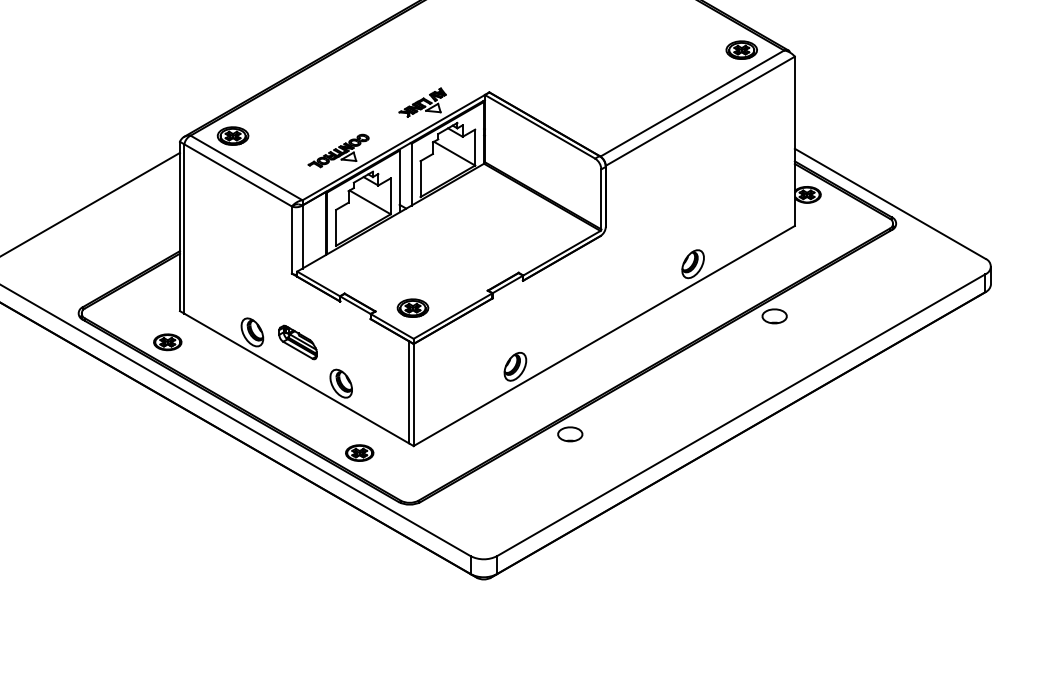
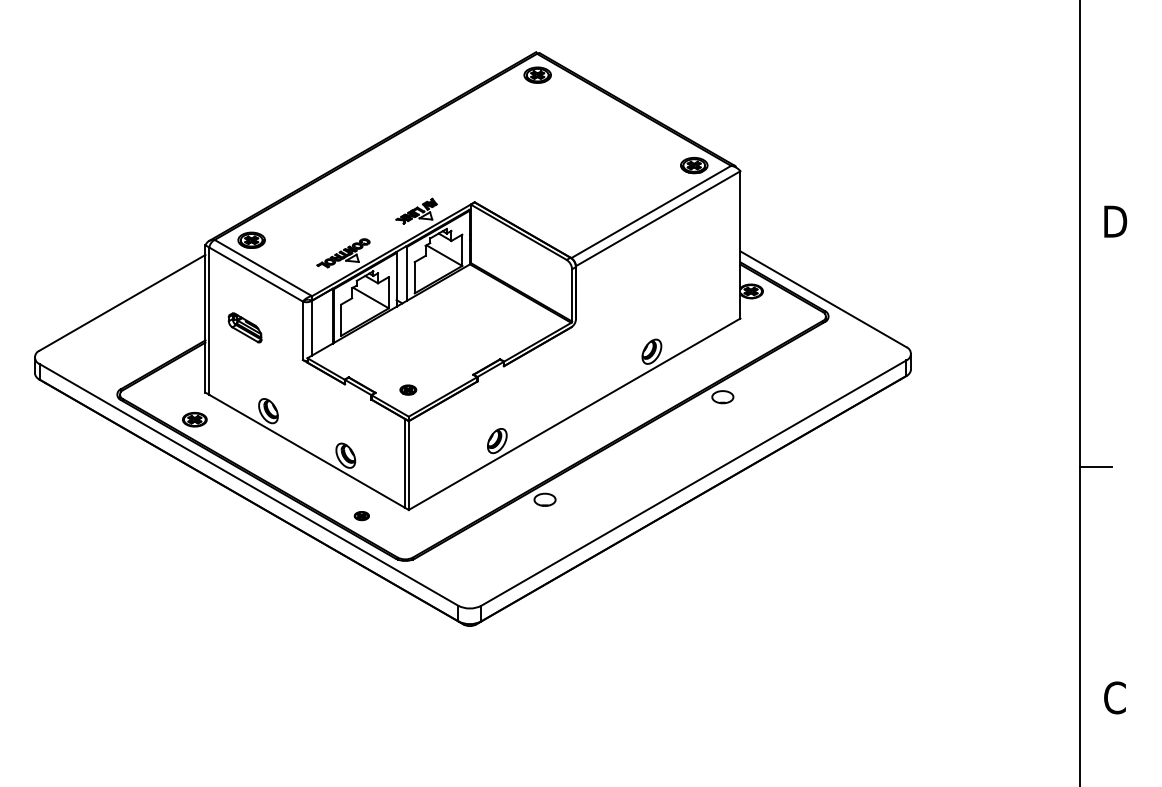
part: (413, 307) -> (408, 389), size x0.6
part: (297, 342) -> (244, 327), moved
part: (359, 452) -> (361, 515), size x0.6

